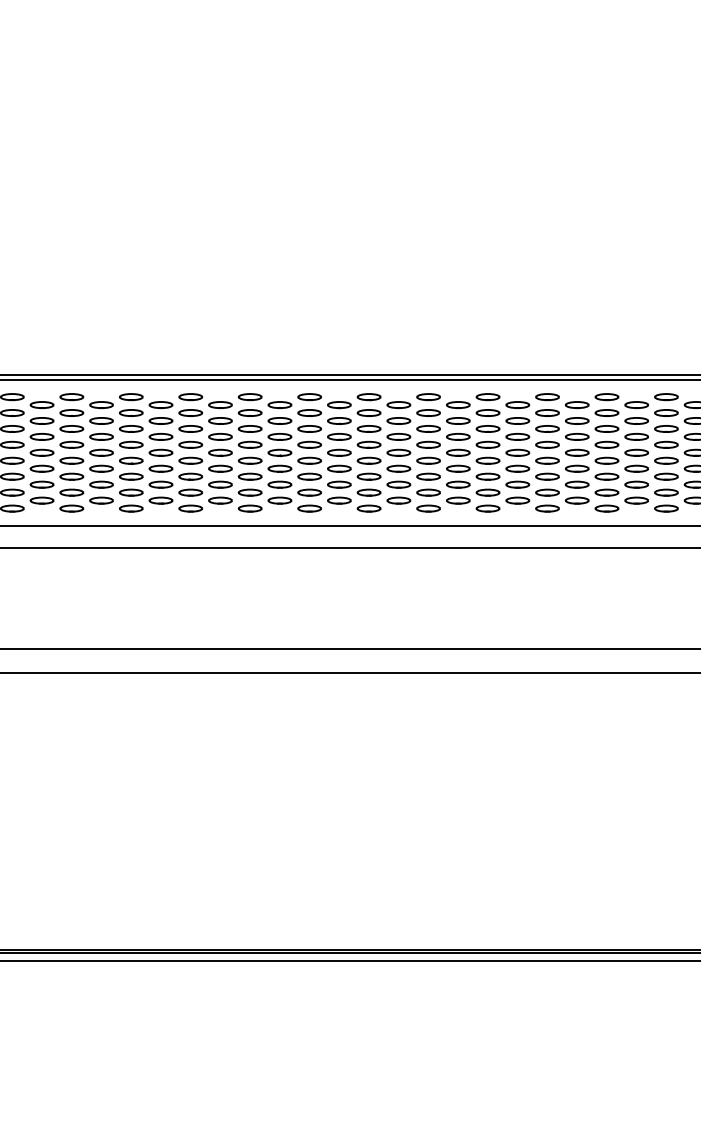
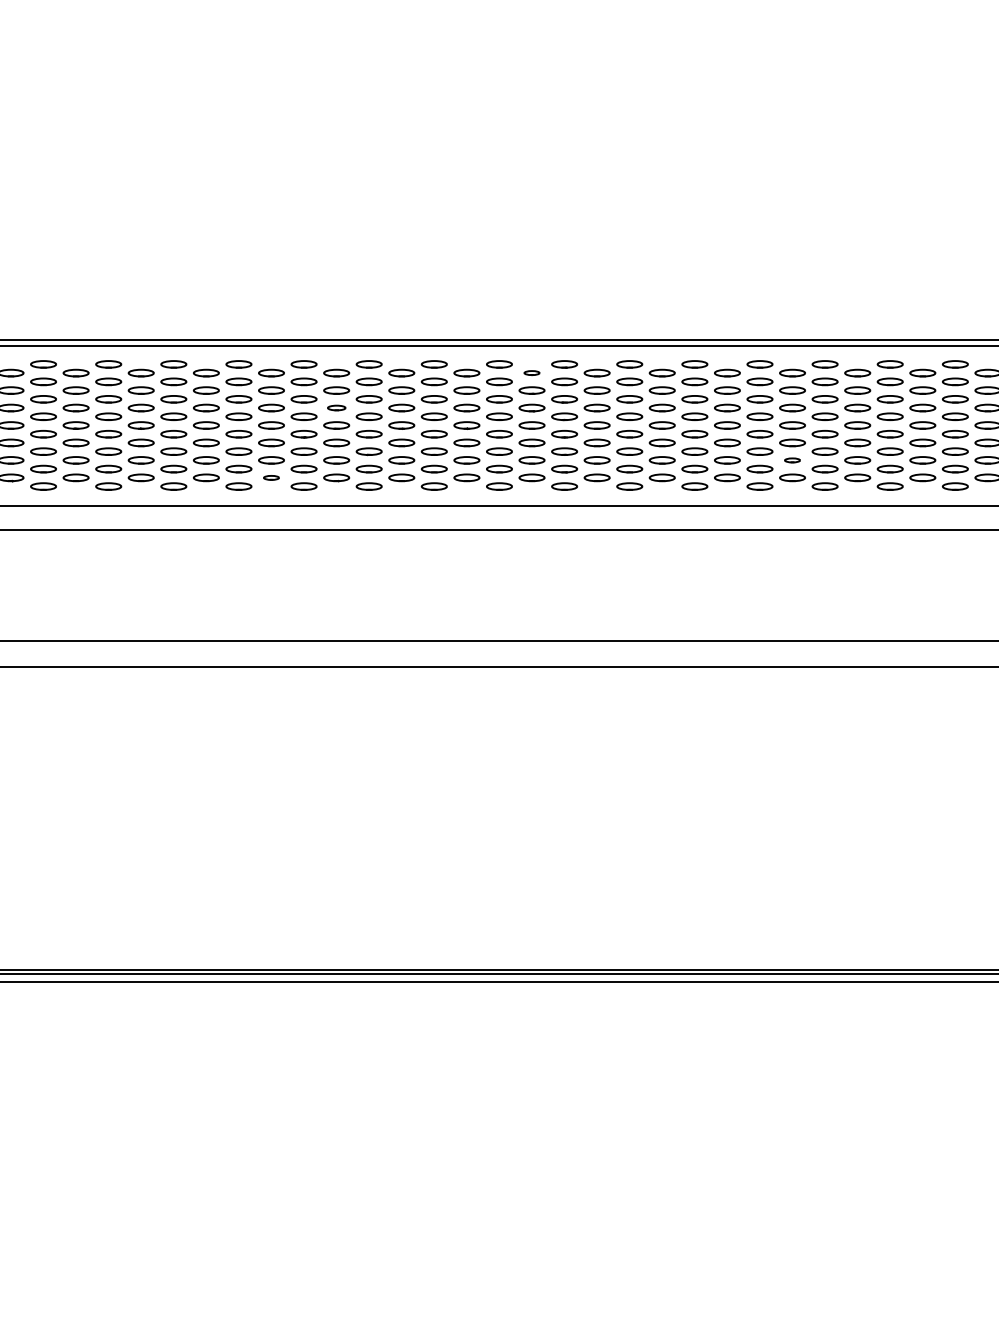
part: (338, 404) -> (531, 372), size x0.6
part: (160, 436) -> (336, 407), size x0.7
part: (577, 484) -> (792, 460), size x0.6
part: (101, 500) -> (271, 477), size x0.6

